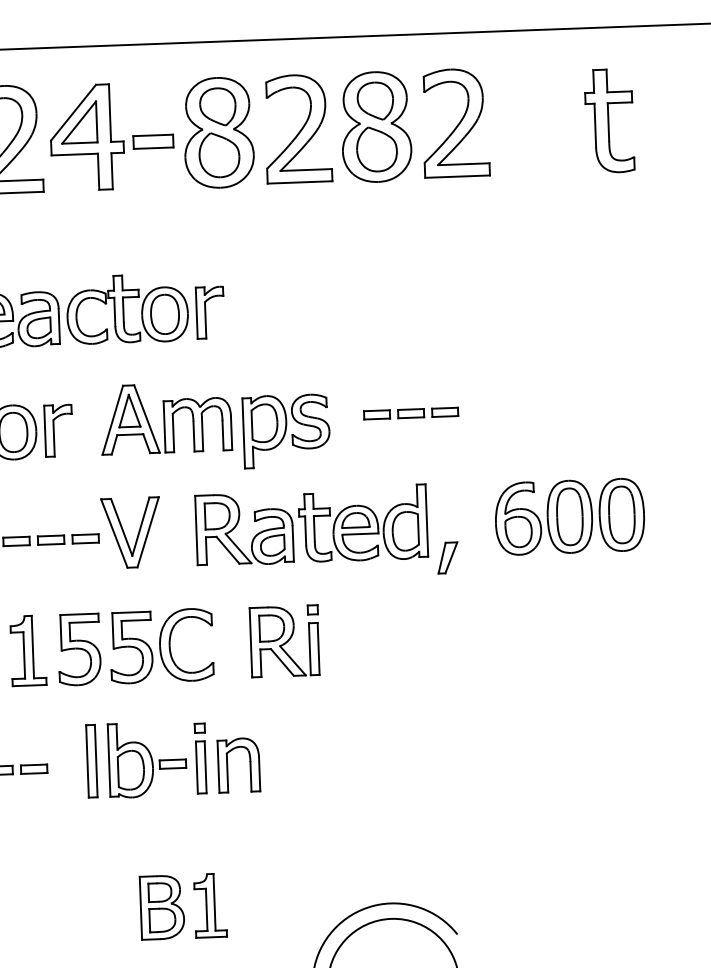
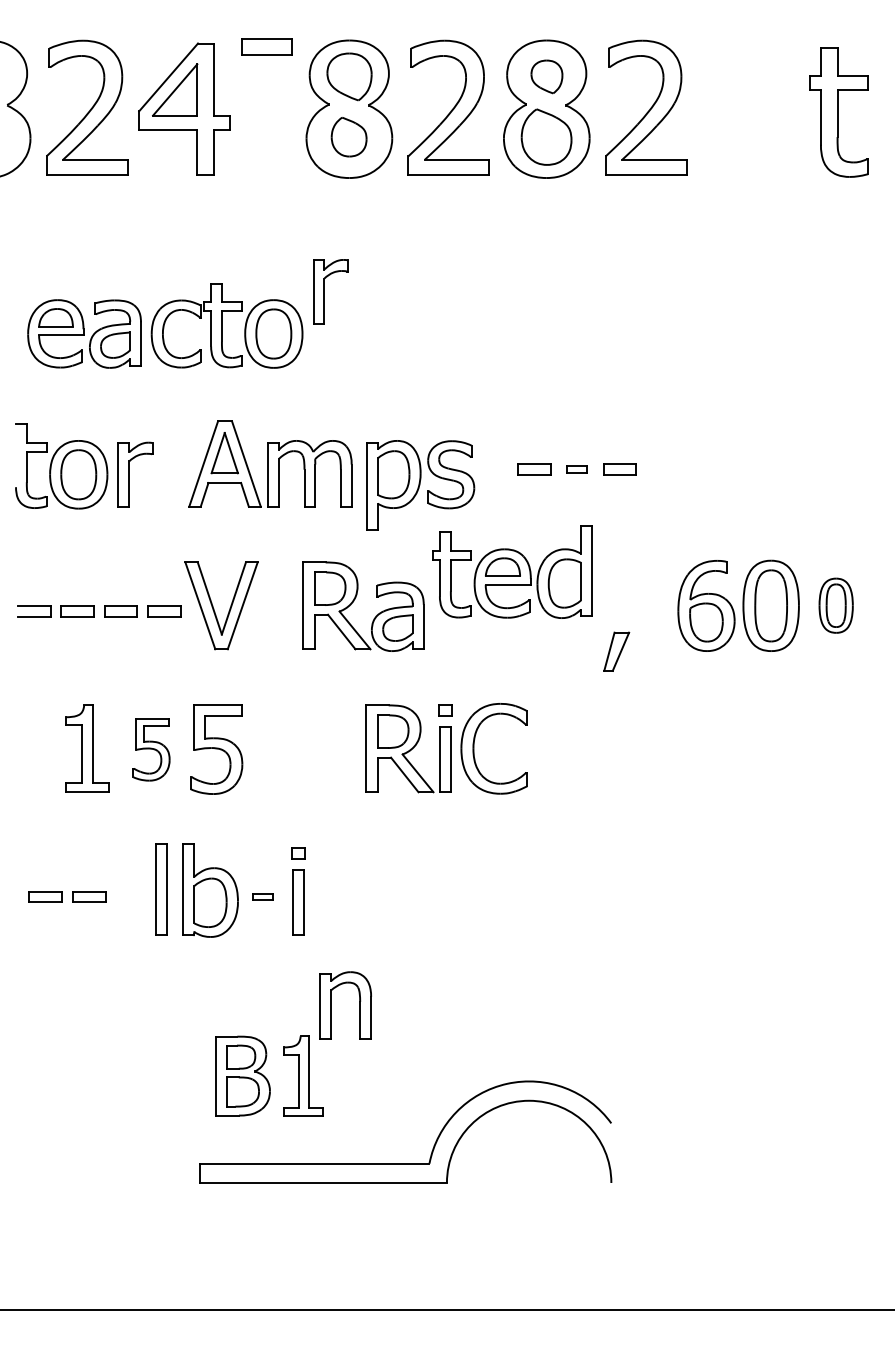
part: (375, 100) -> (546, 76), size x0.7
part: (152, 141) -> (266, 46), moved
part: (218, 154) -> (348, 136), size x0.7
part: (210, 312) -> (330, 291), moved
part: (410, 413) -> (576, 469), size x0.6
part: (621, 514) -> (835, 605), size x0.6
part: (363, 523) -> (512, 571), moved
part: (170, 645) -> (474, 748), moved
part: (79, 649) -> (151, 749), size x0.7
part: (173, 763) -> (263, 896), size x0.6
part: (227, 765) -> (331, 1005), moved

